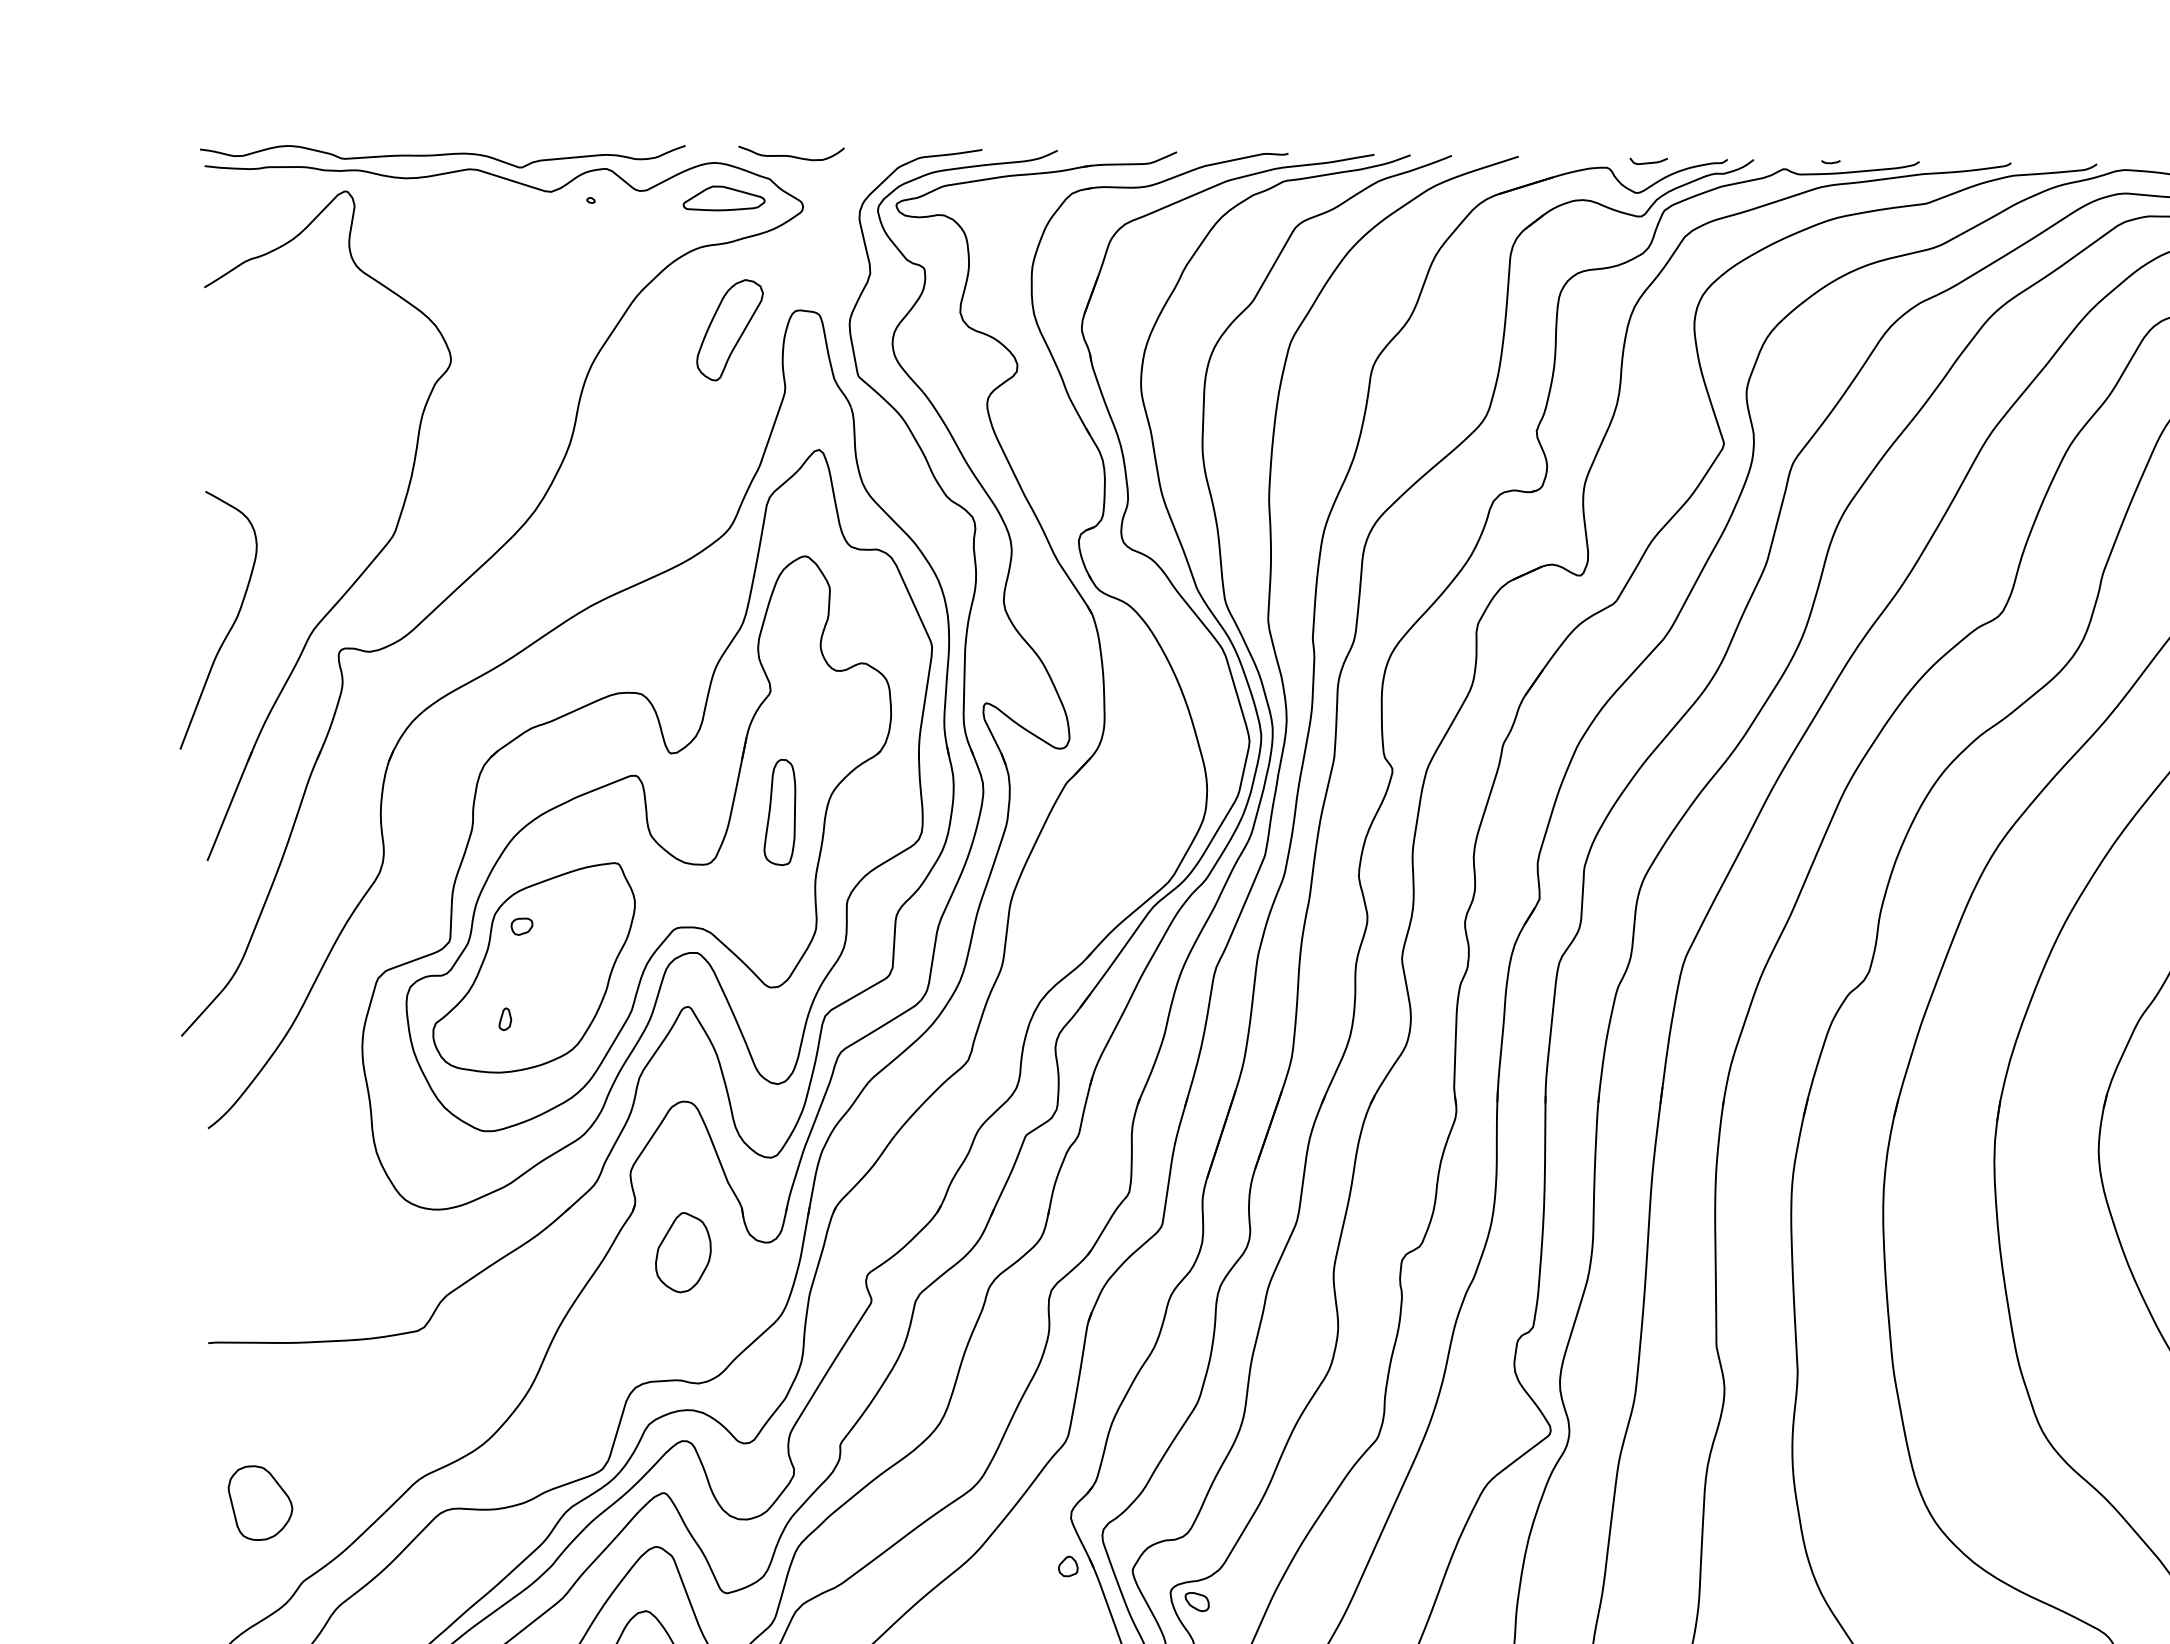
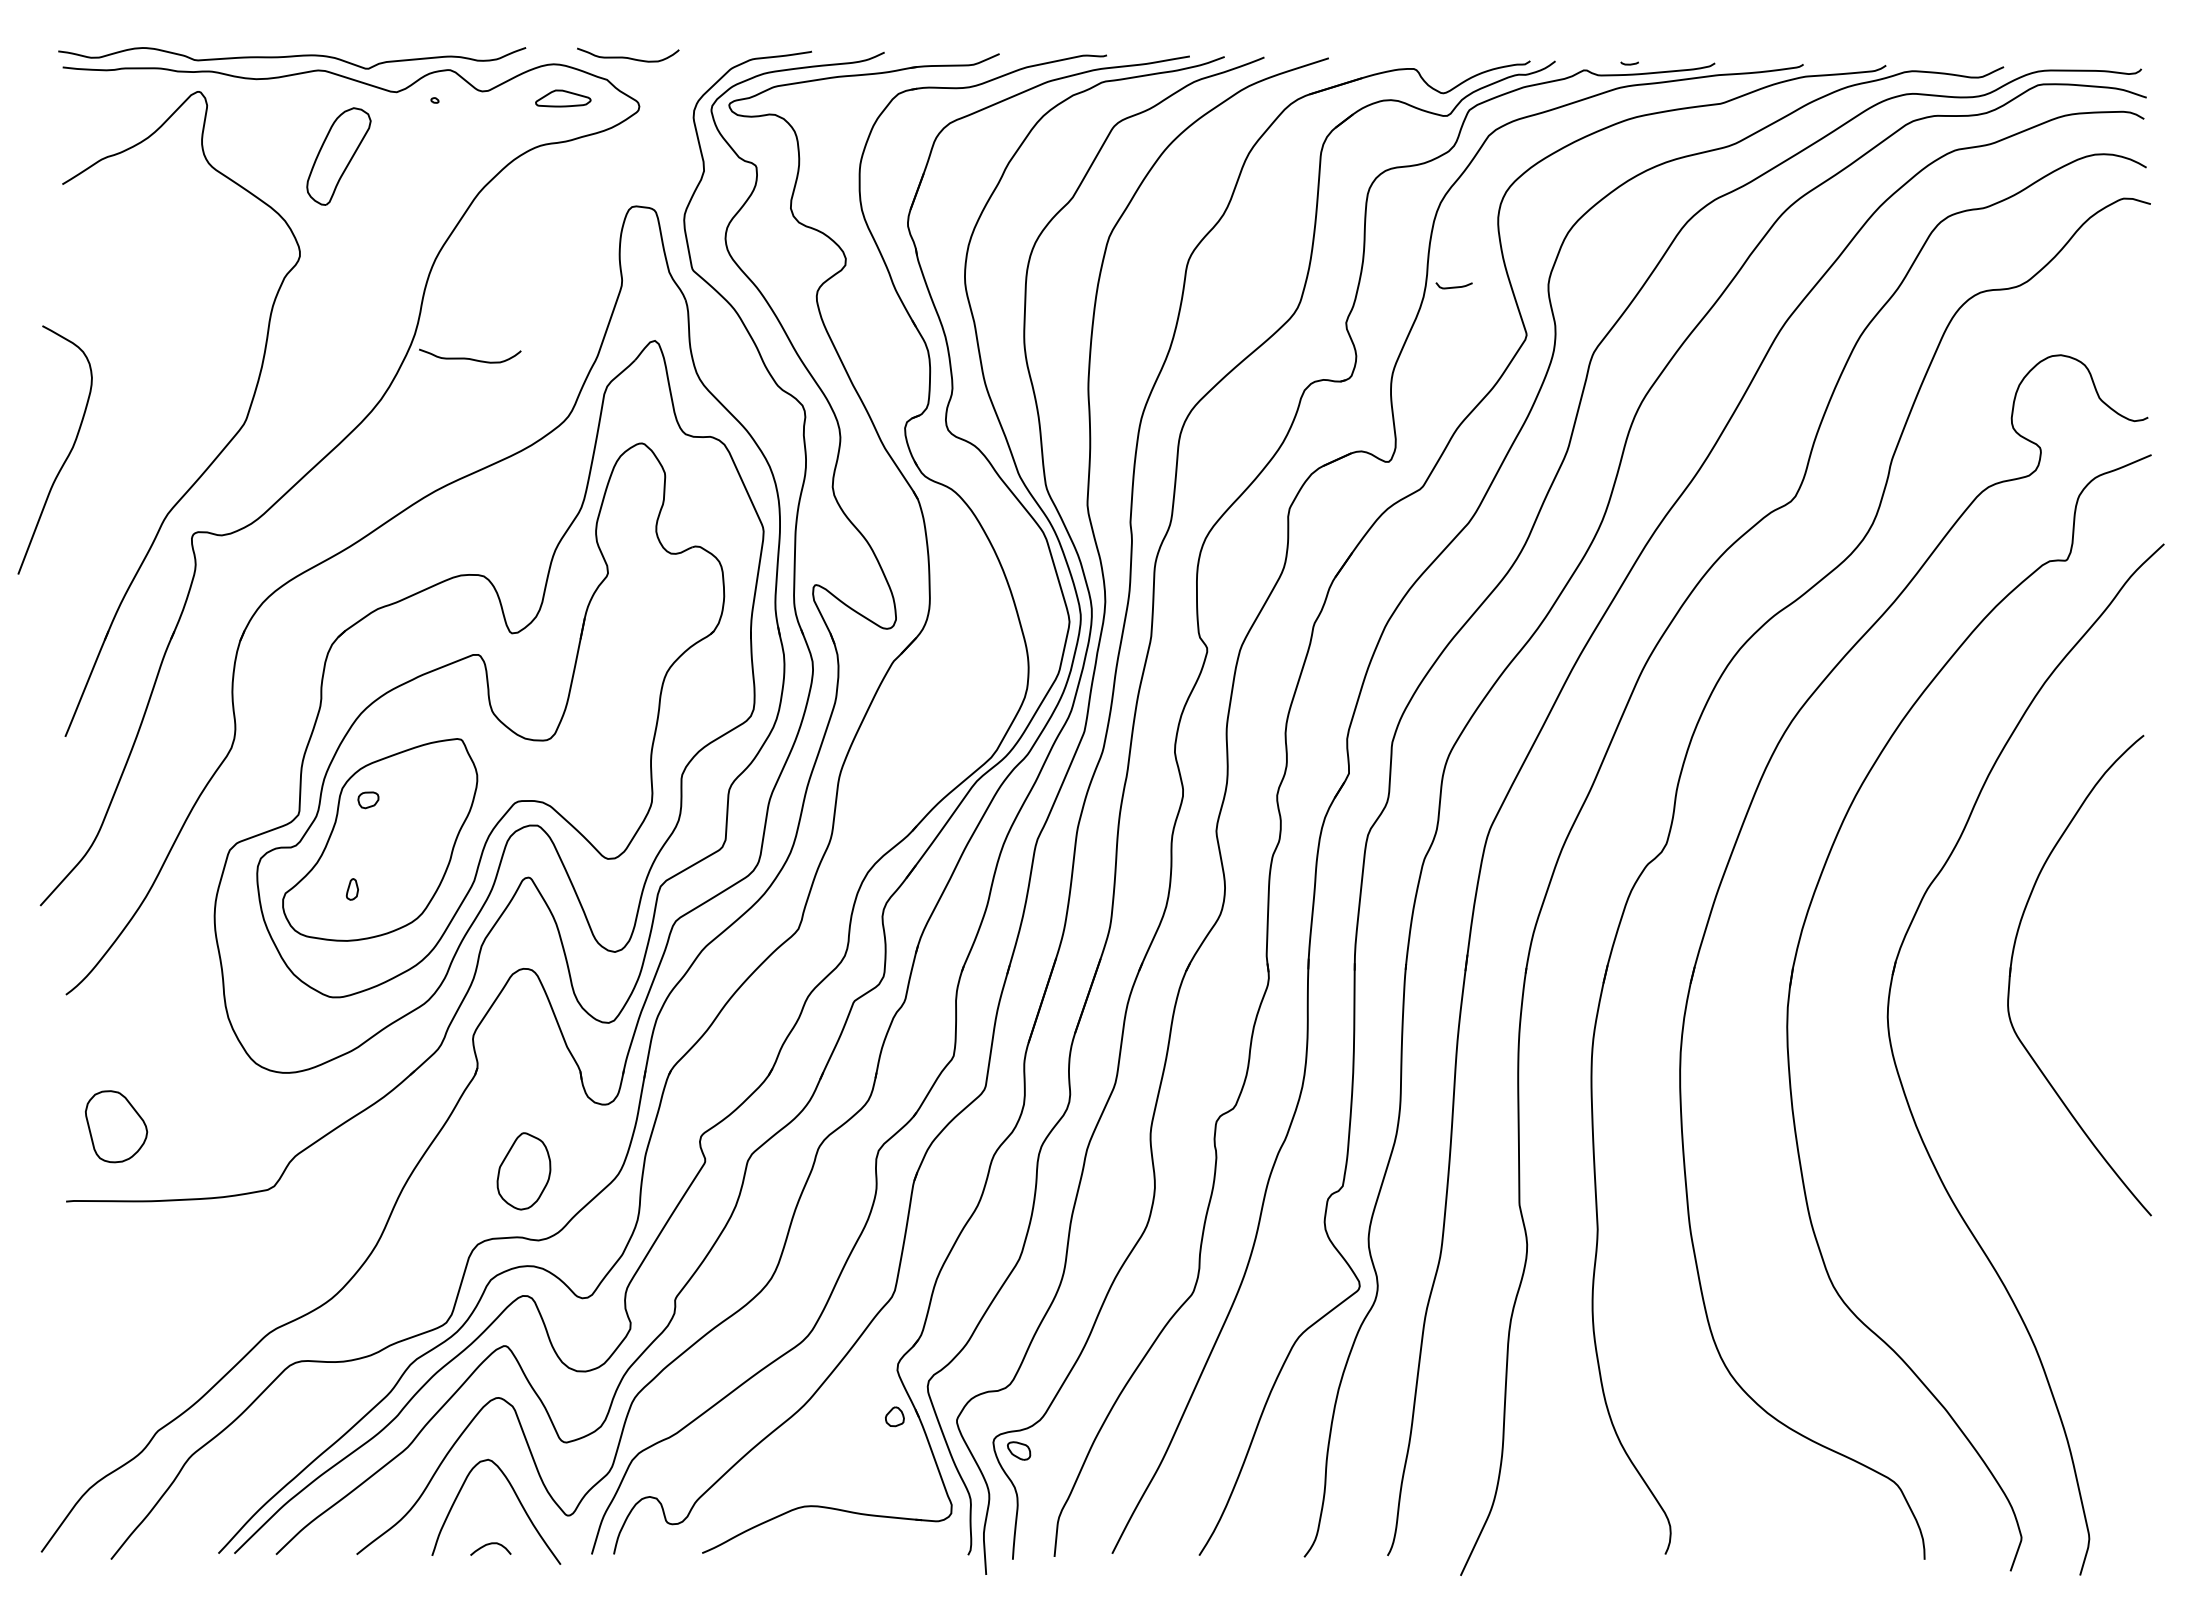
curve: (1648, 162) -> (1453, 286), moved
part: (724, 198) -> (563, 98), size x0.7
part: (729, 330) -> (338, 156), moved
curve: (627, 468) -> (470, 358), added
curve: (229, 629) -> (65, 458), moved
part: (779, 811) -> (616, 689), removed
part: (682, 1252) -> (523, 1171), moved
part: (260, 1502) -> (116, 1126), moved

